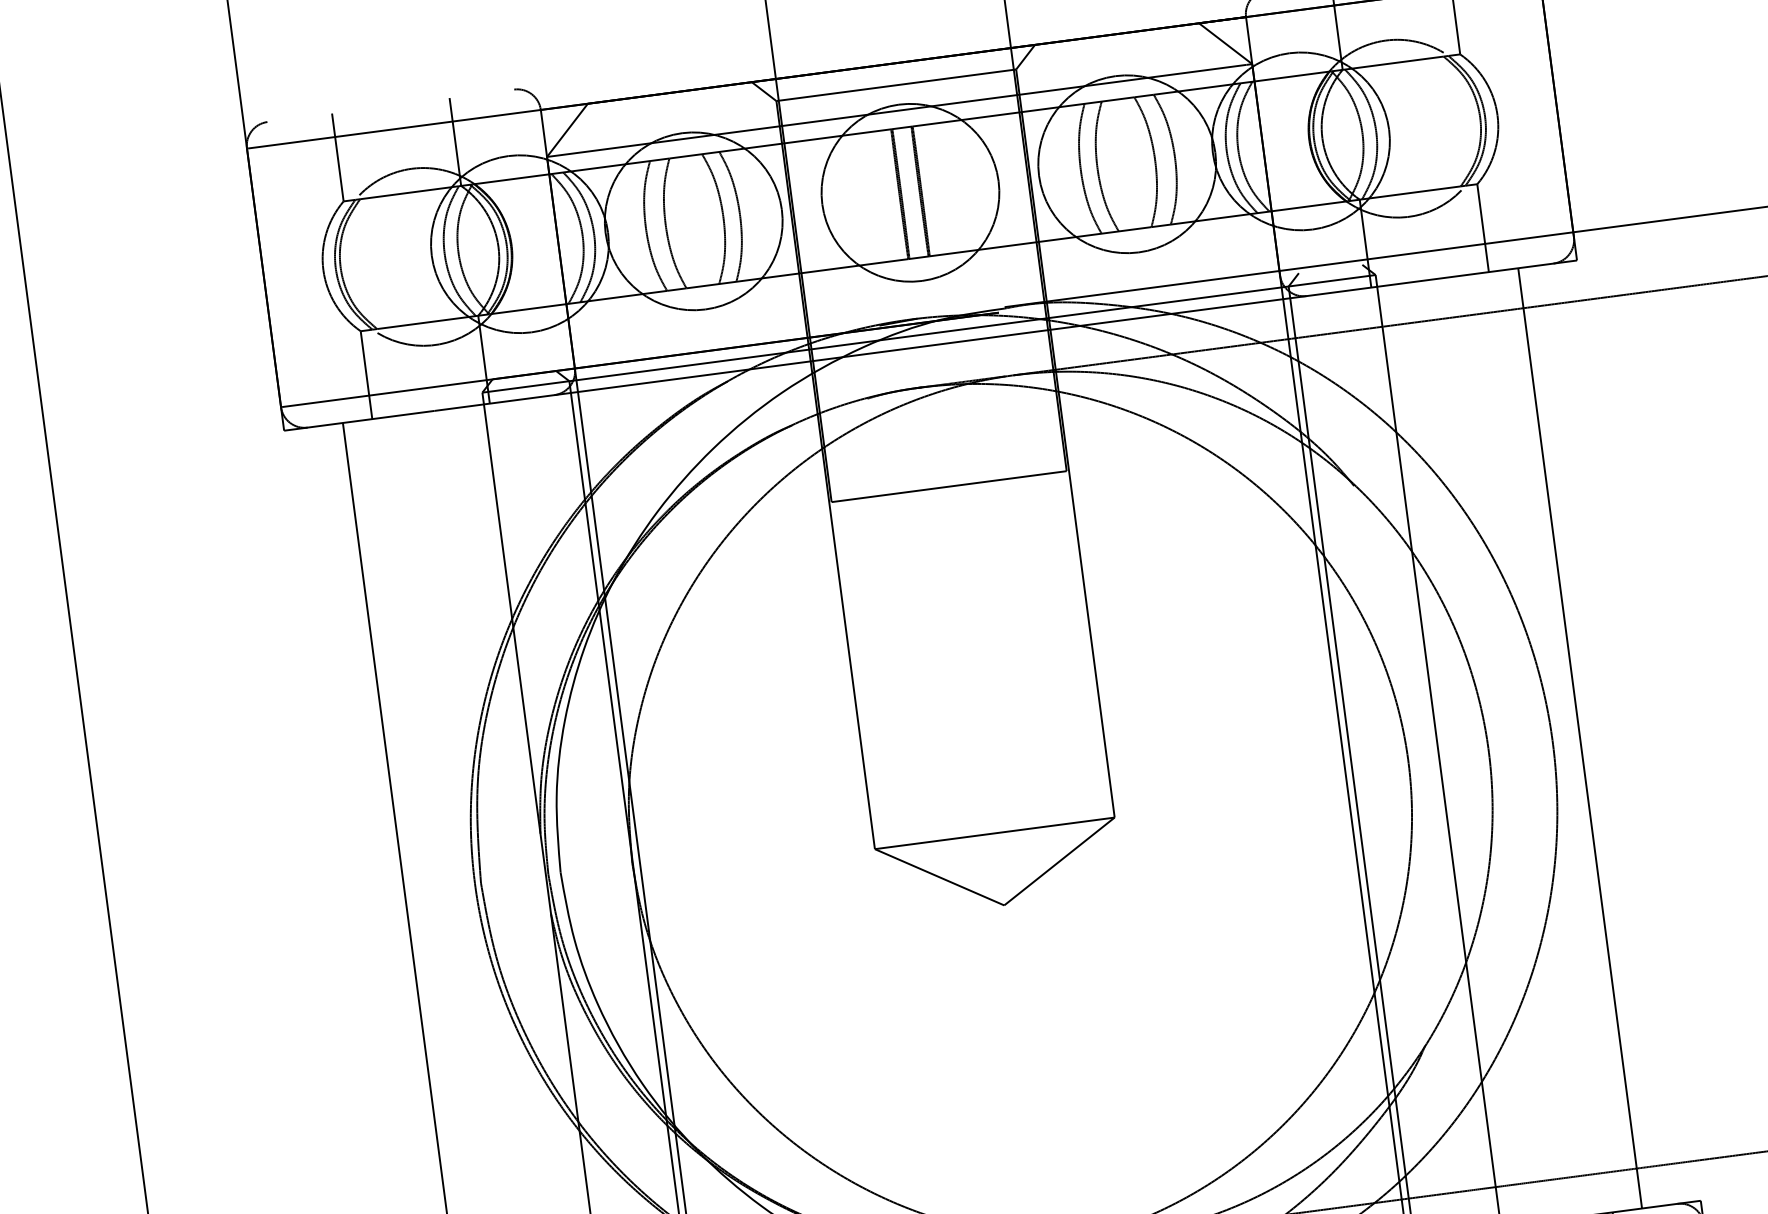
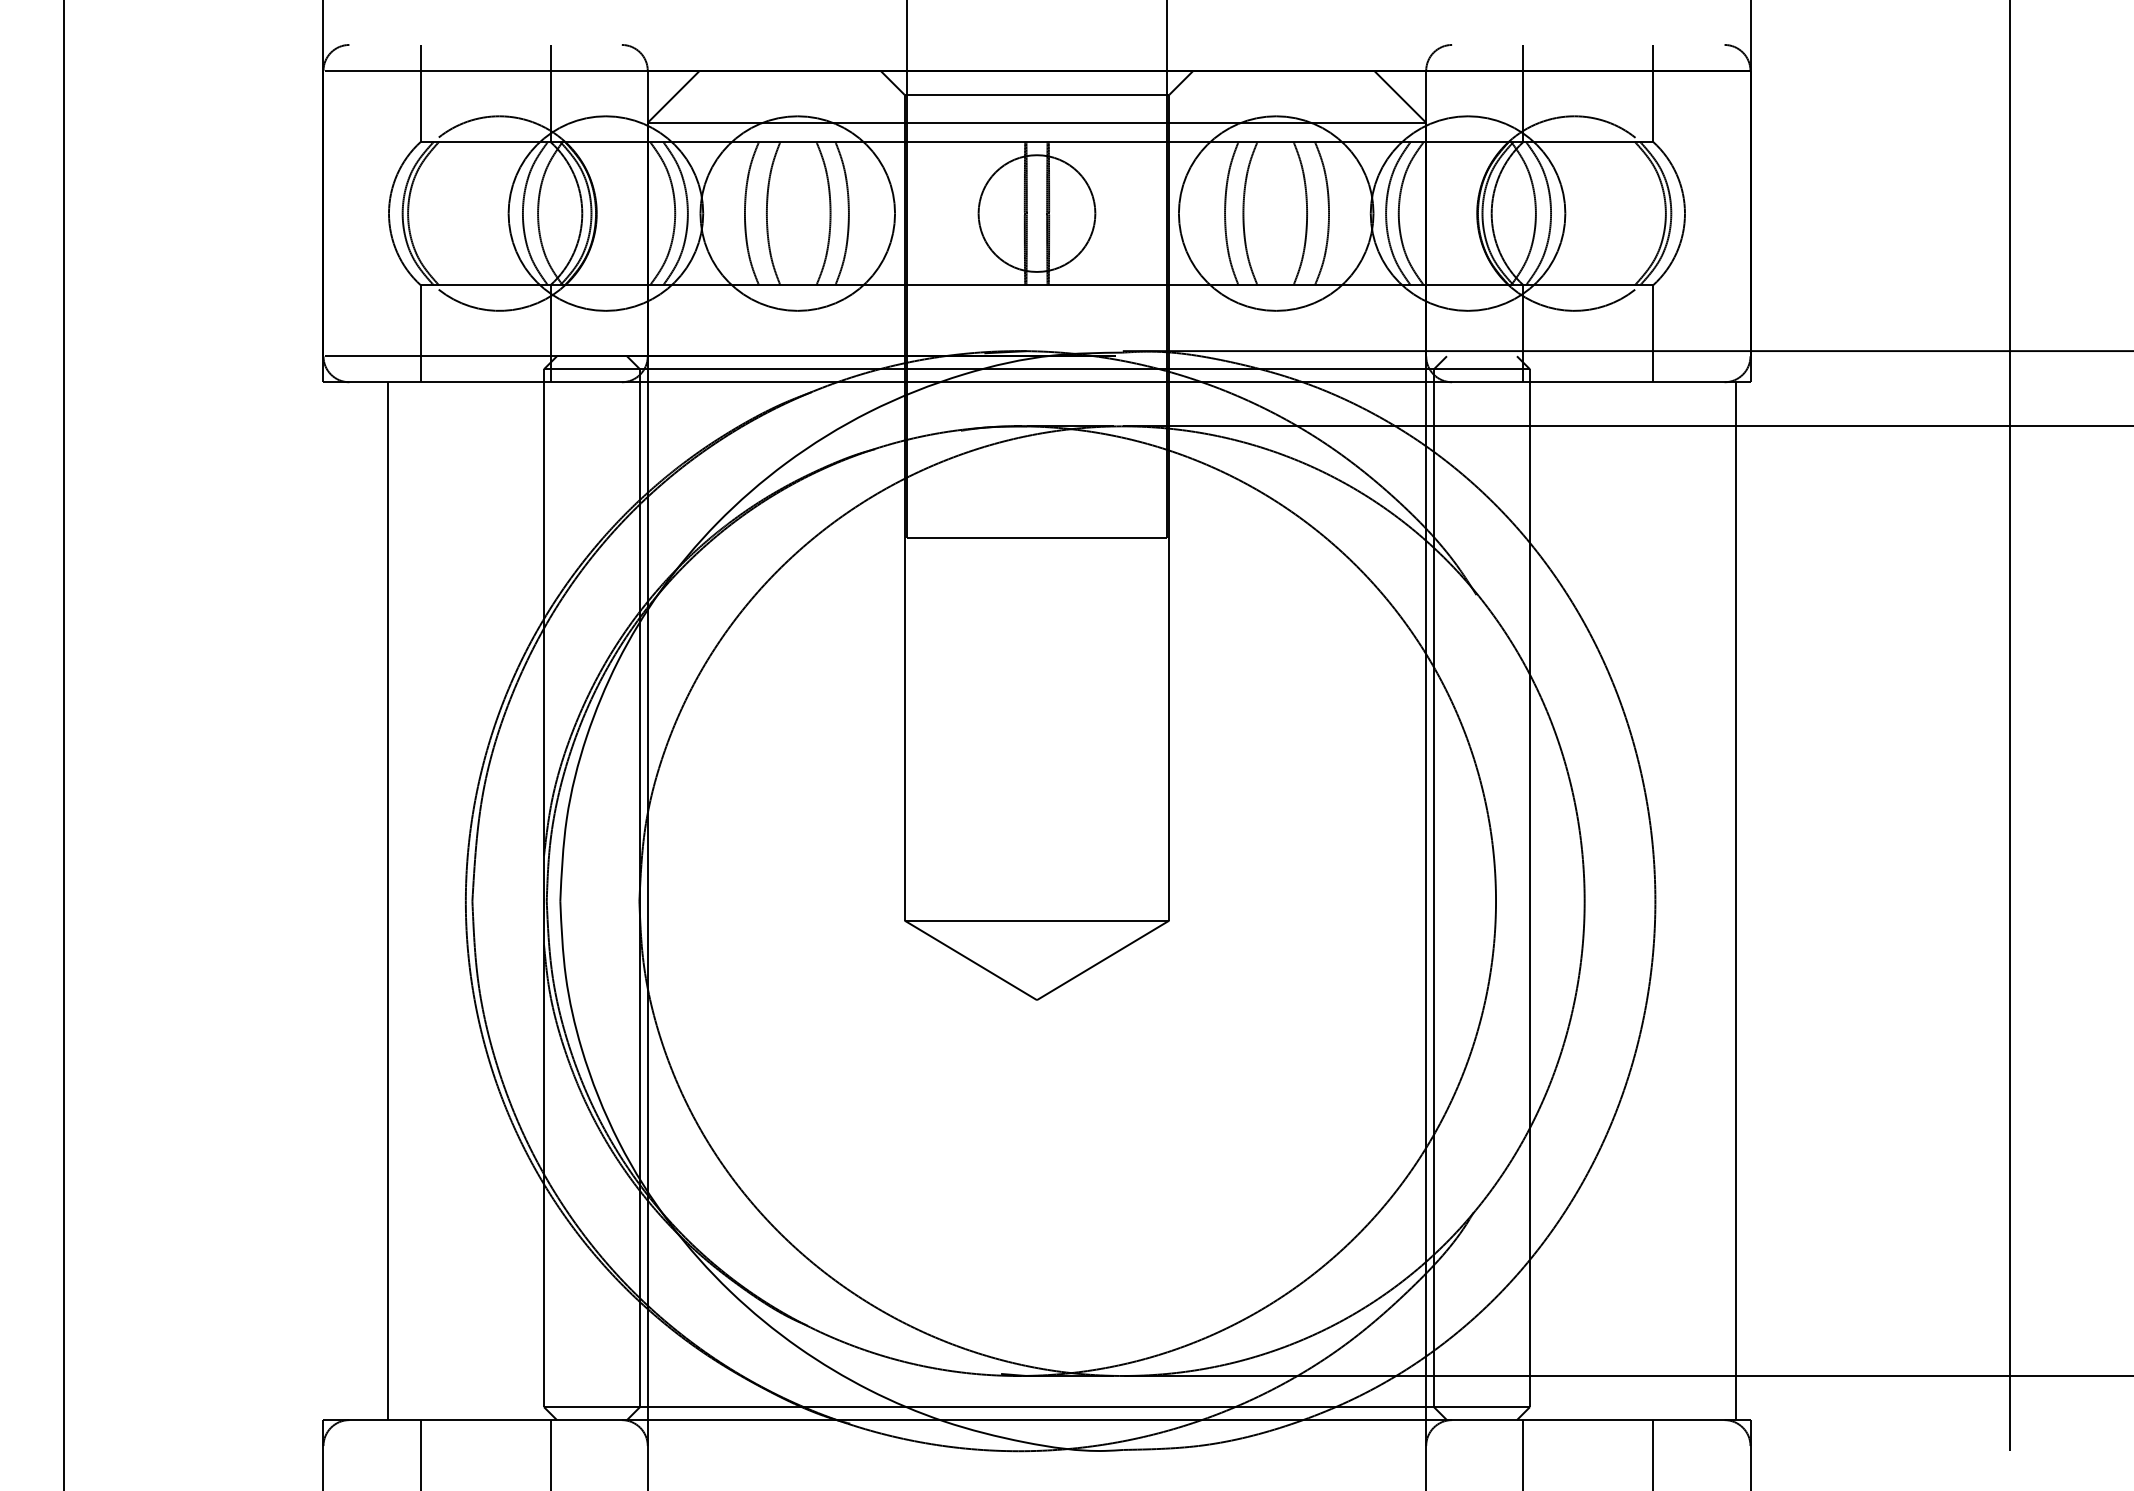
circle: (910, 192) -> (1036, 213), size x0.6
line: (1580, 738) -> (1735, 901), moved

